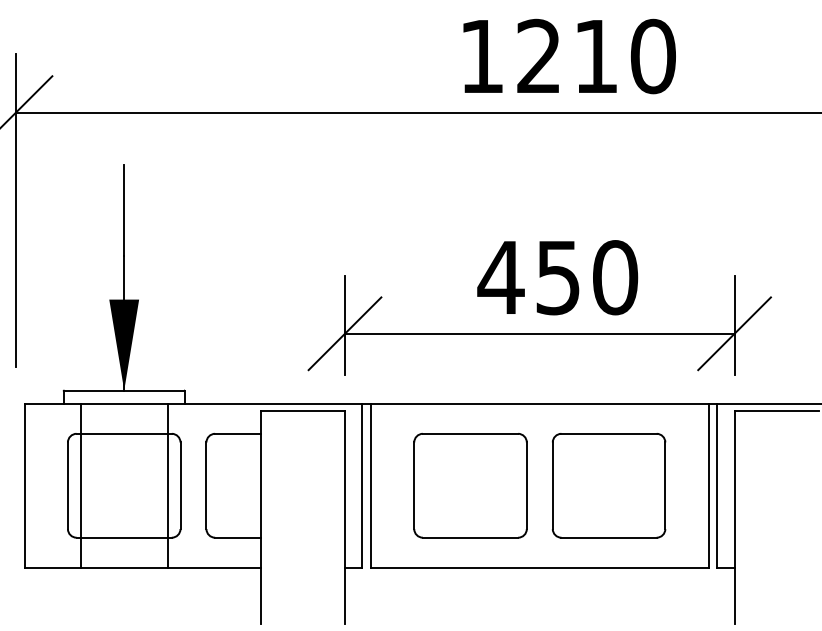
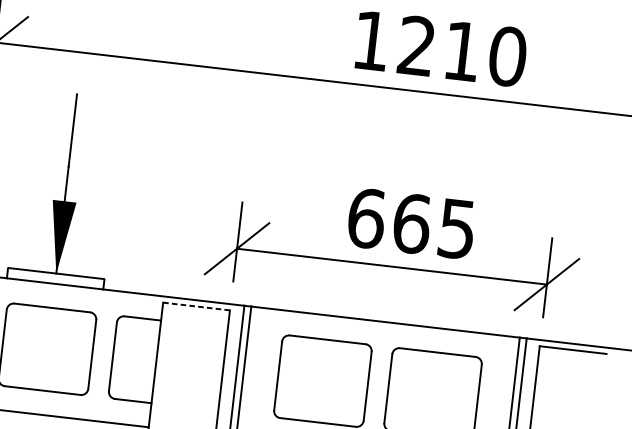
text: (557, 277) -> (411, 223), 450 -> 665
line: (303, 411) -> (196, 306), solid -> dashed
line: (80, 485) -> (12, 345), removed
line: (167, 485) -> (81, 353), removed

